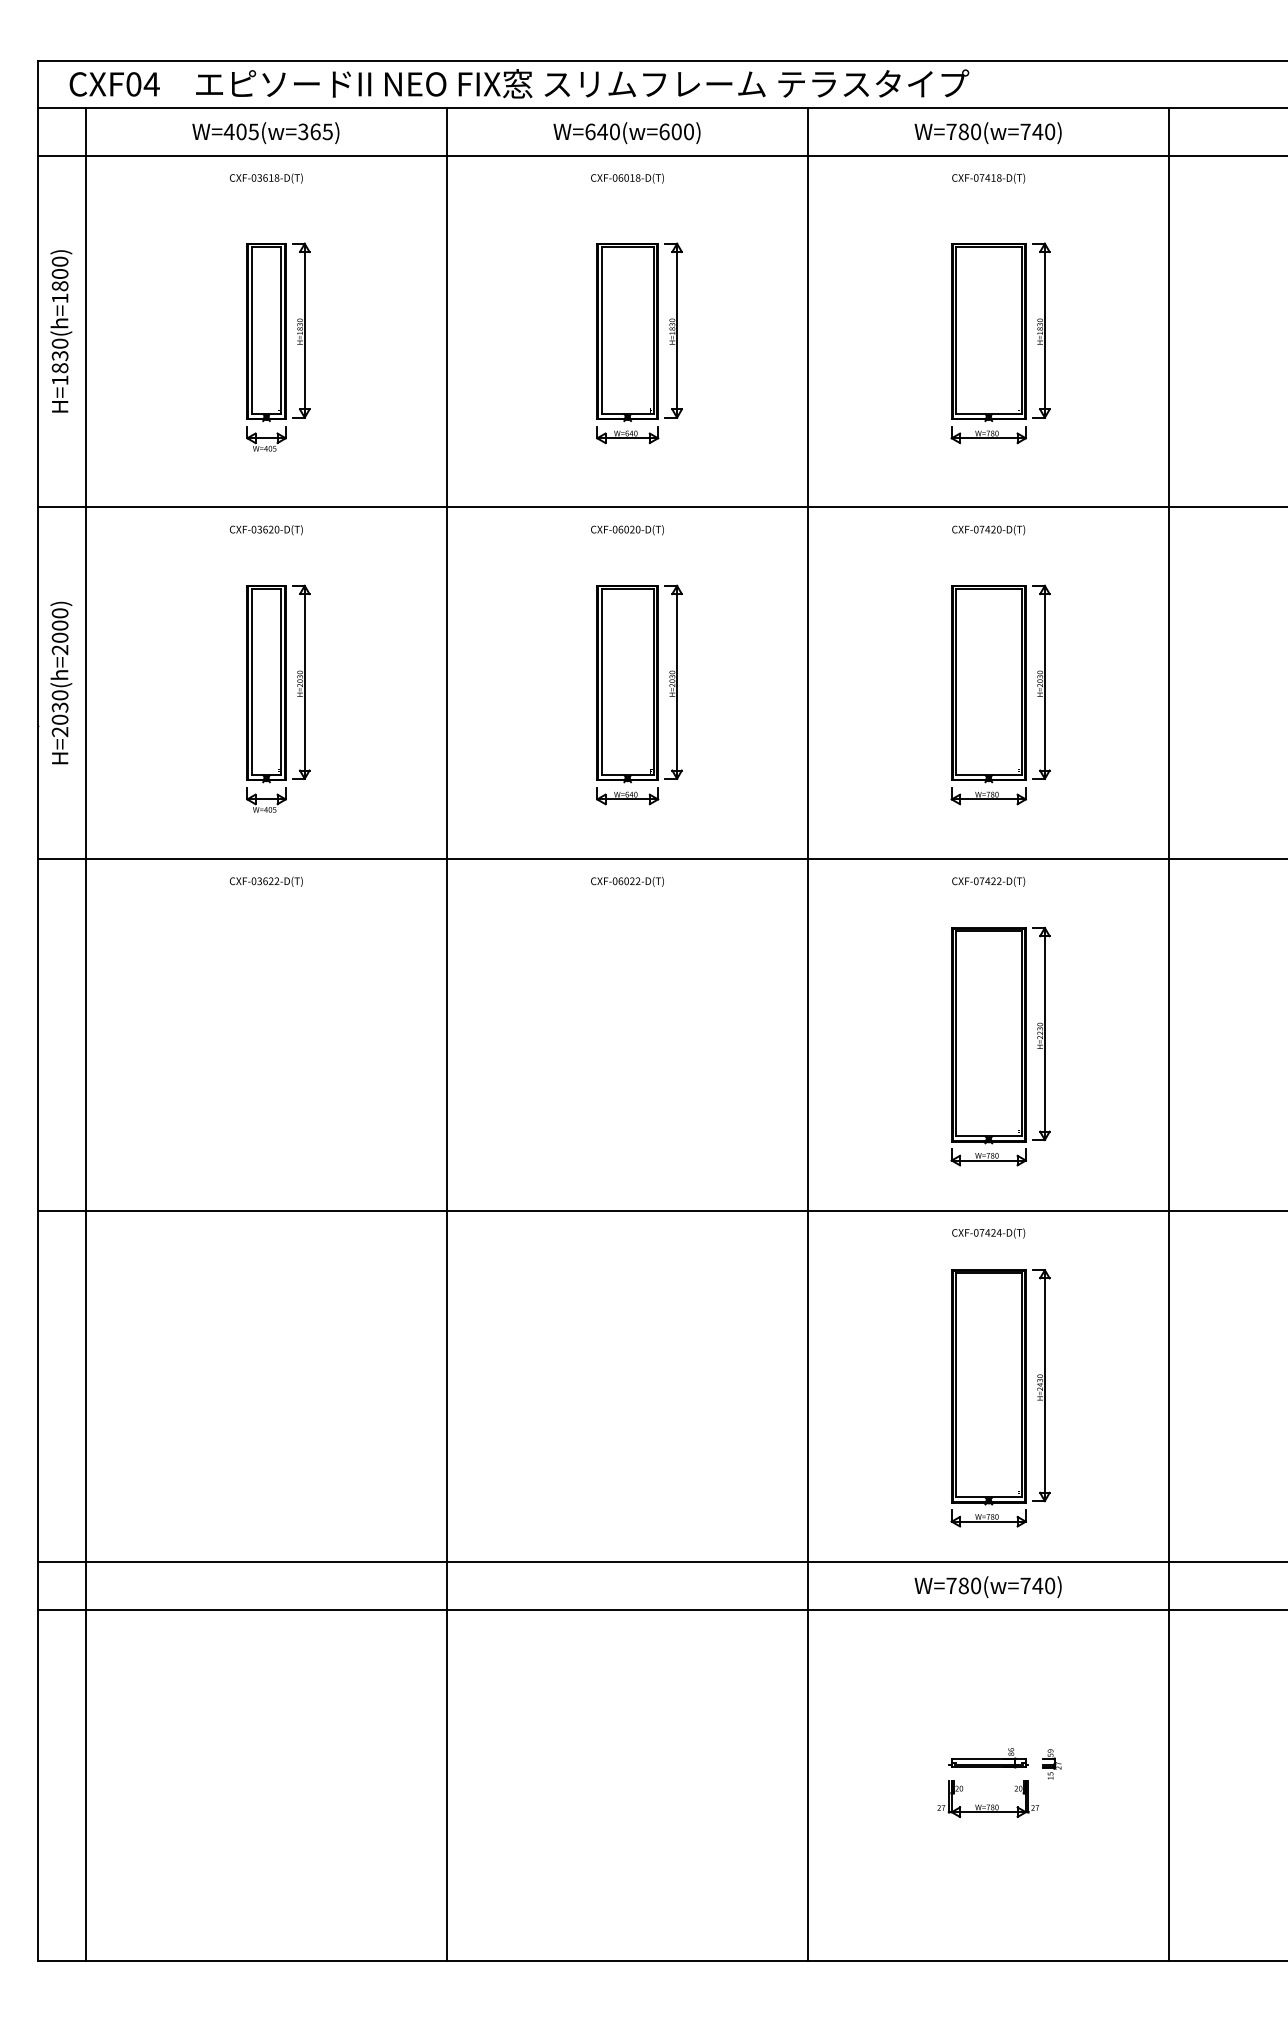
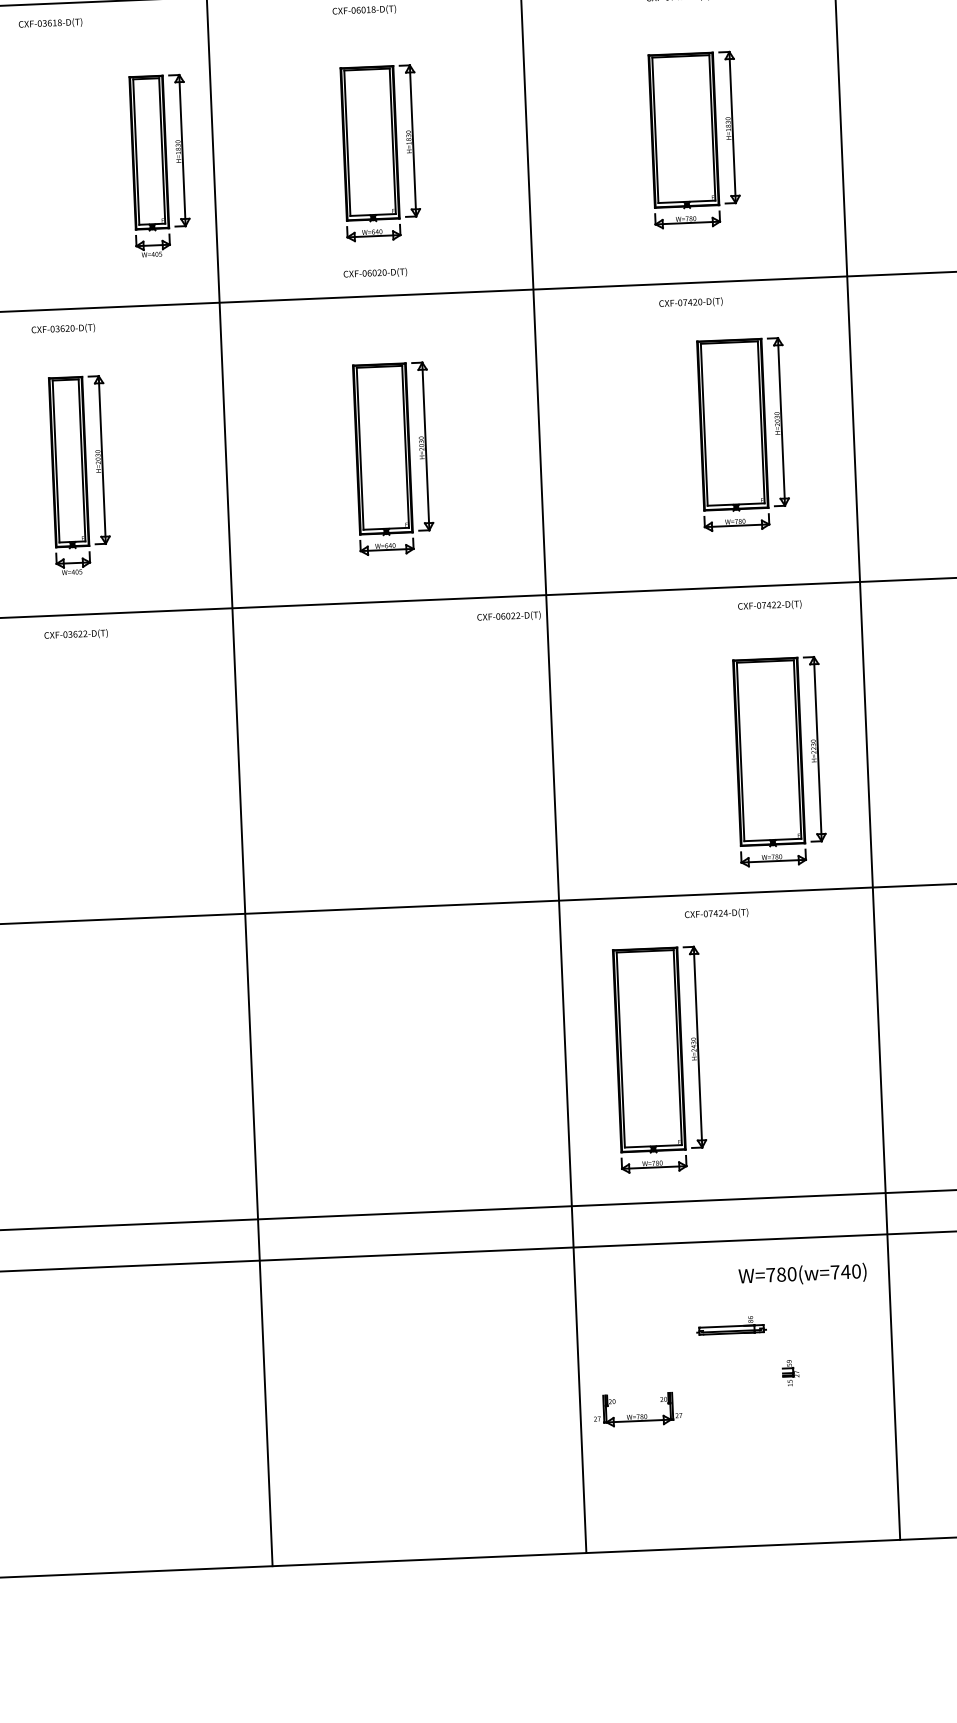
part: (278, 346) -> (160, 165), moved
text: (627, 530) -> (375, 273), moved
part: (1000, 694) -> (743, 434), moved
text: (627, 881) -> (509, 616), moved
text: (988, 881) -> (769, 605), moved
part: (1000, 1046) -> (779, 761), moved
part: (1000, 1398) -> (659, 1060), moved
text: (987, 1587) -> (802, 1275), moved
part: (988, 1758) -> (731, 1326), moved
part: (988, 1798) -> (638, 1409), moved

